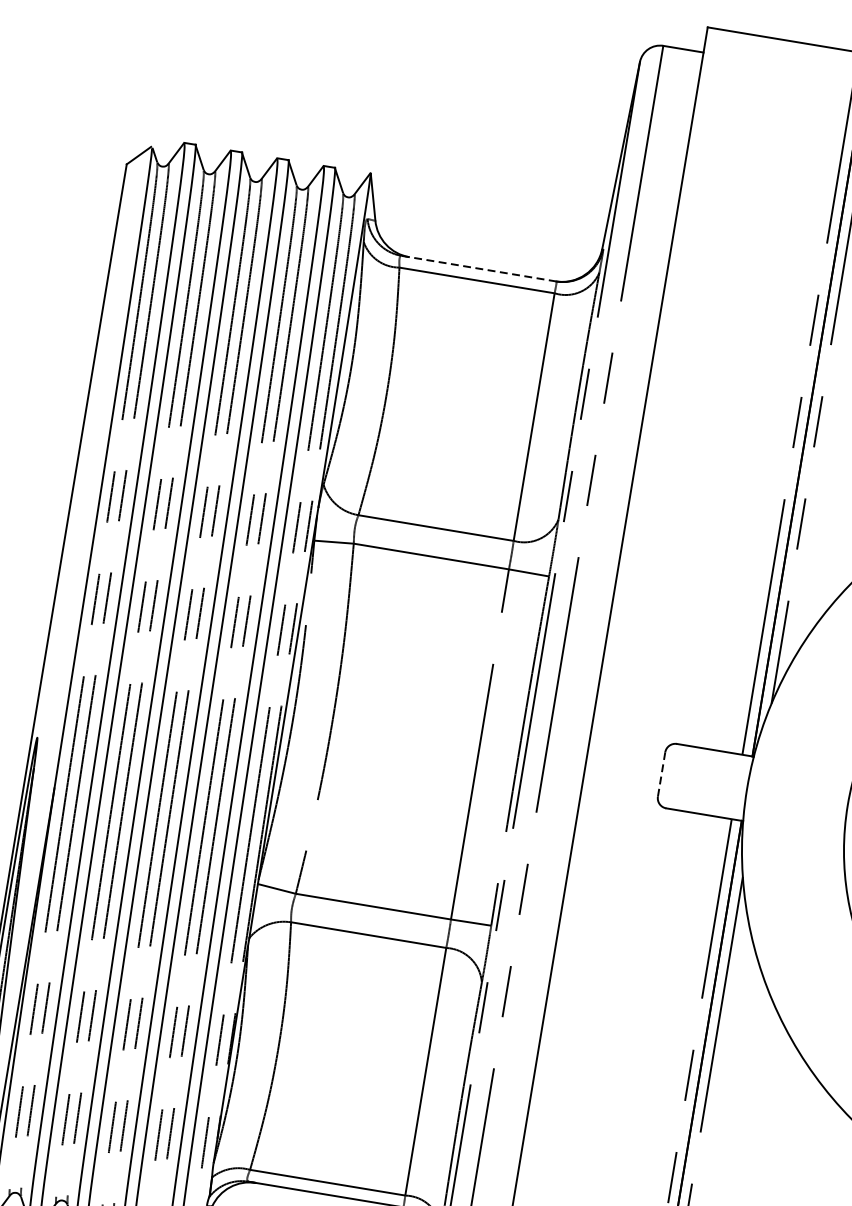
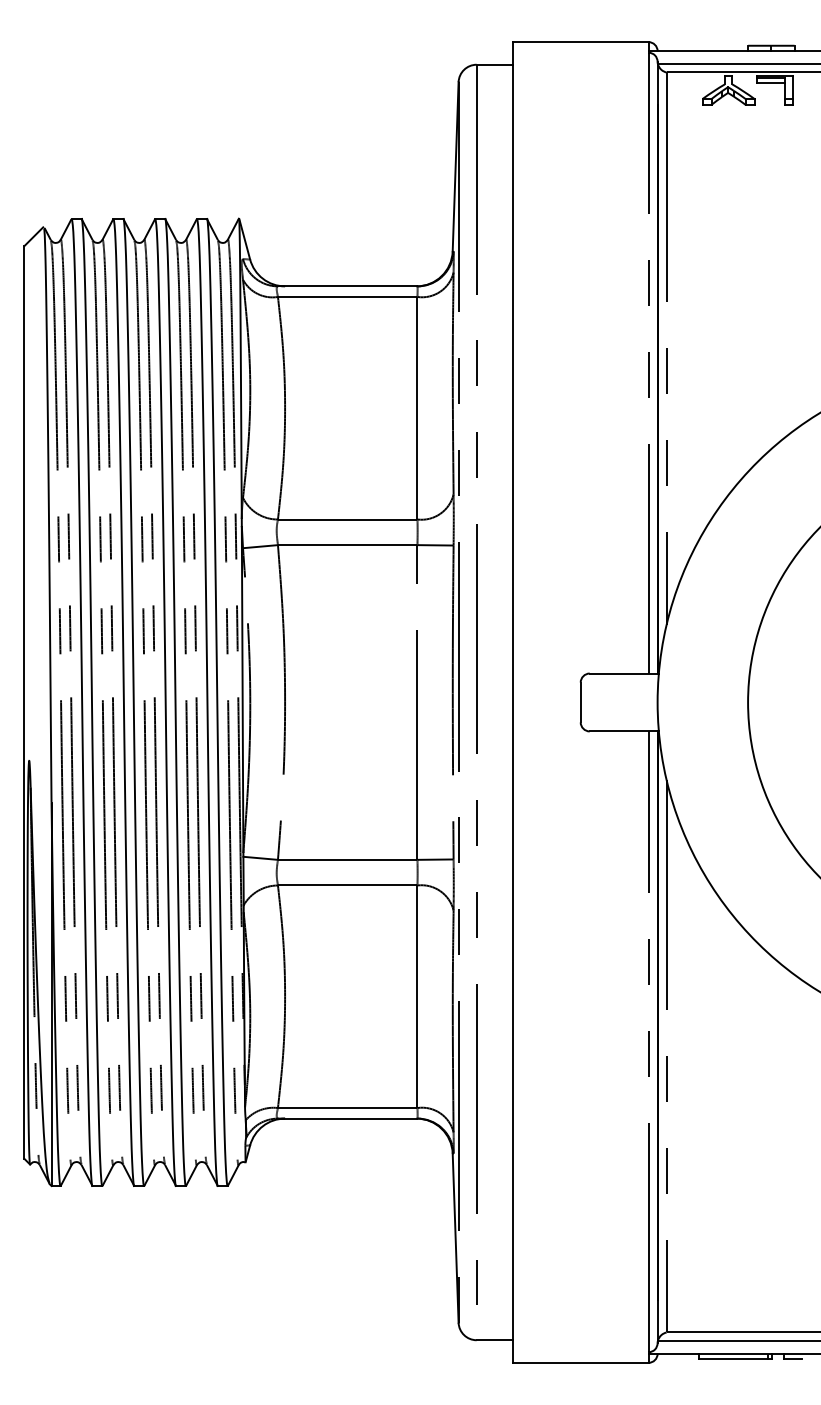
line: (478, 268) -> (347, 286), dashed -> solid
line: (661, 774) -> (580, 702), dashed -> solid

